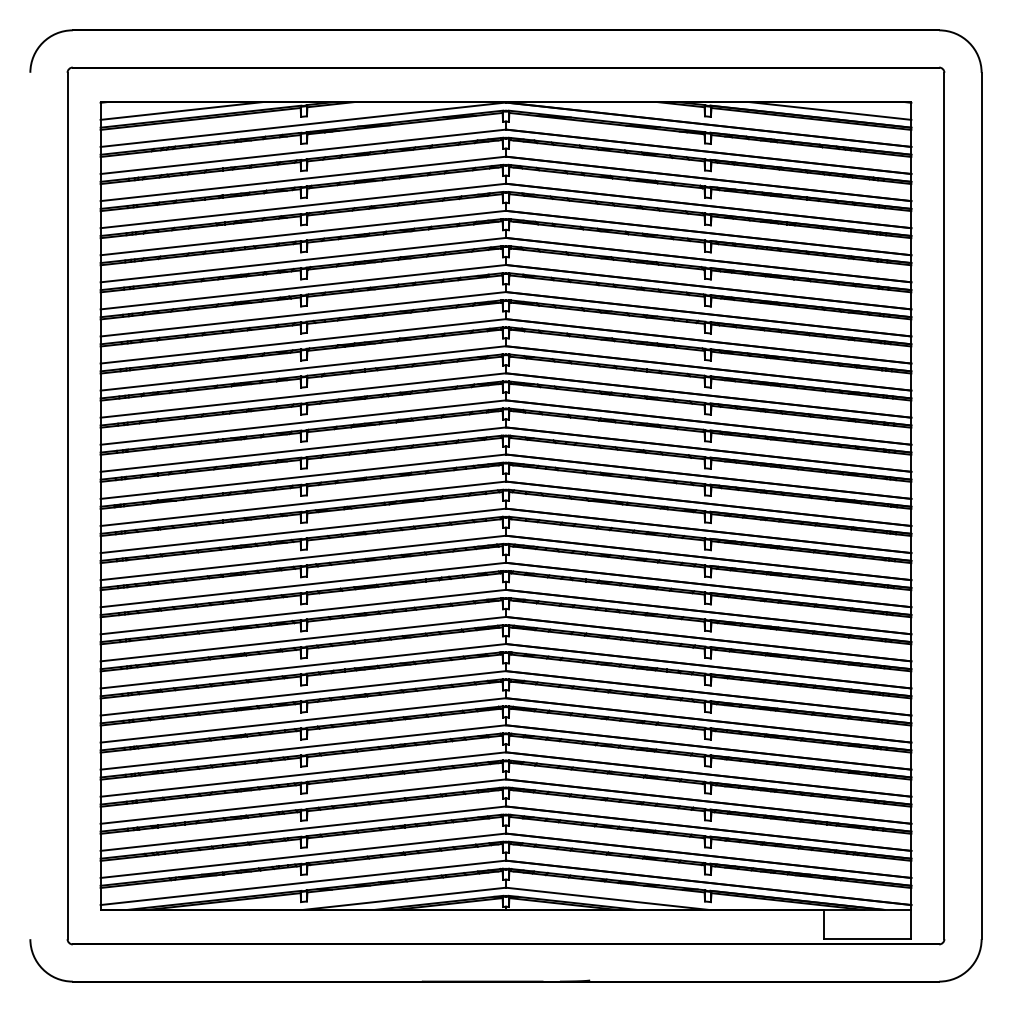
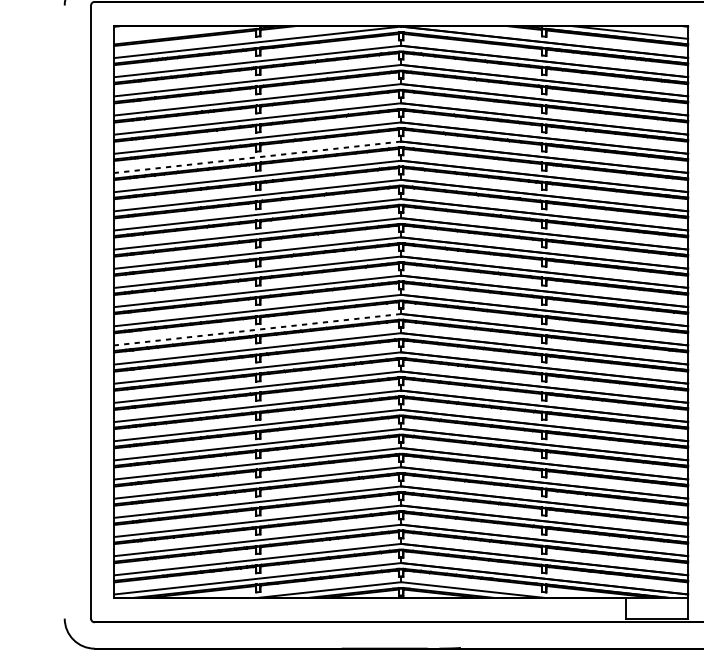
line: (181, 110) -> (171, 32), removed
line: (303, 287) -> (258, 157), solid -> dashed
line: (303, 530) -> (258, 329), solid -> dashed

